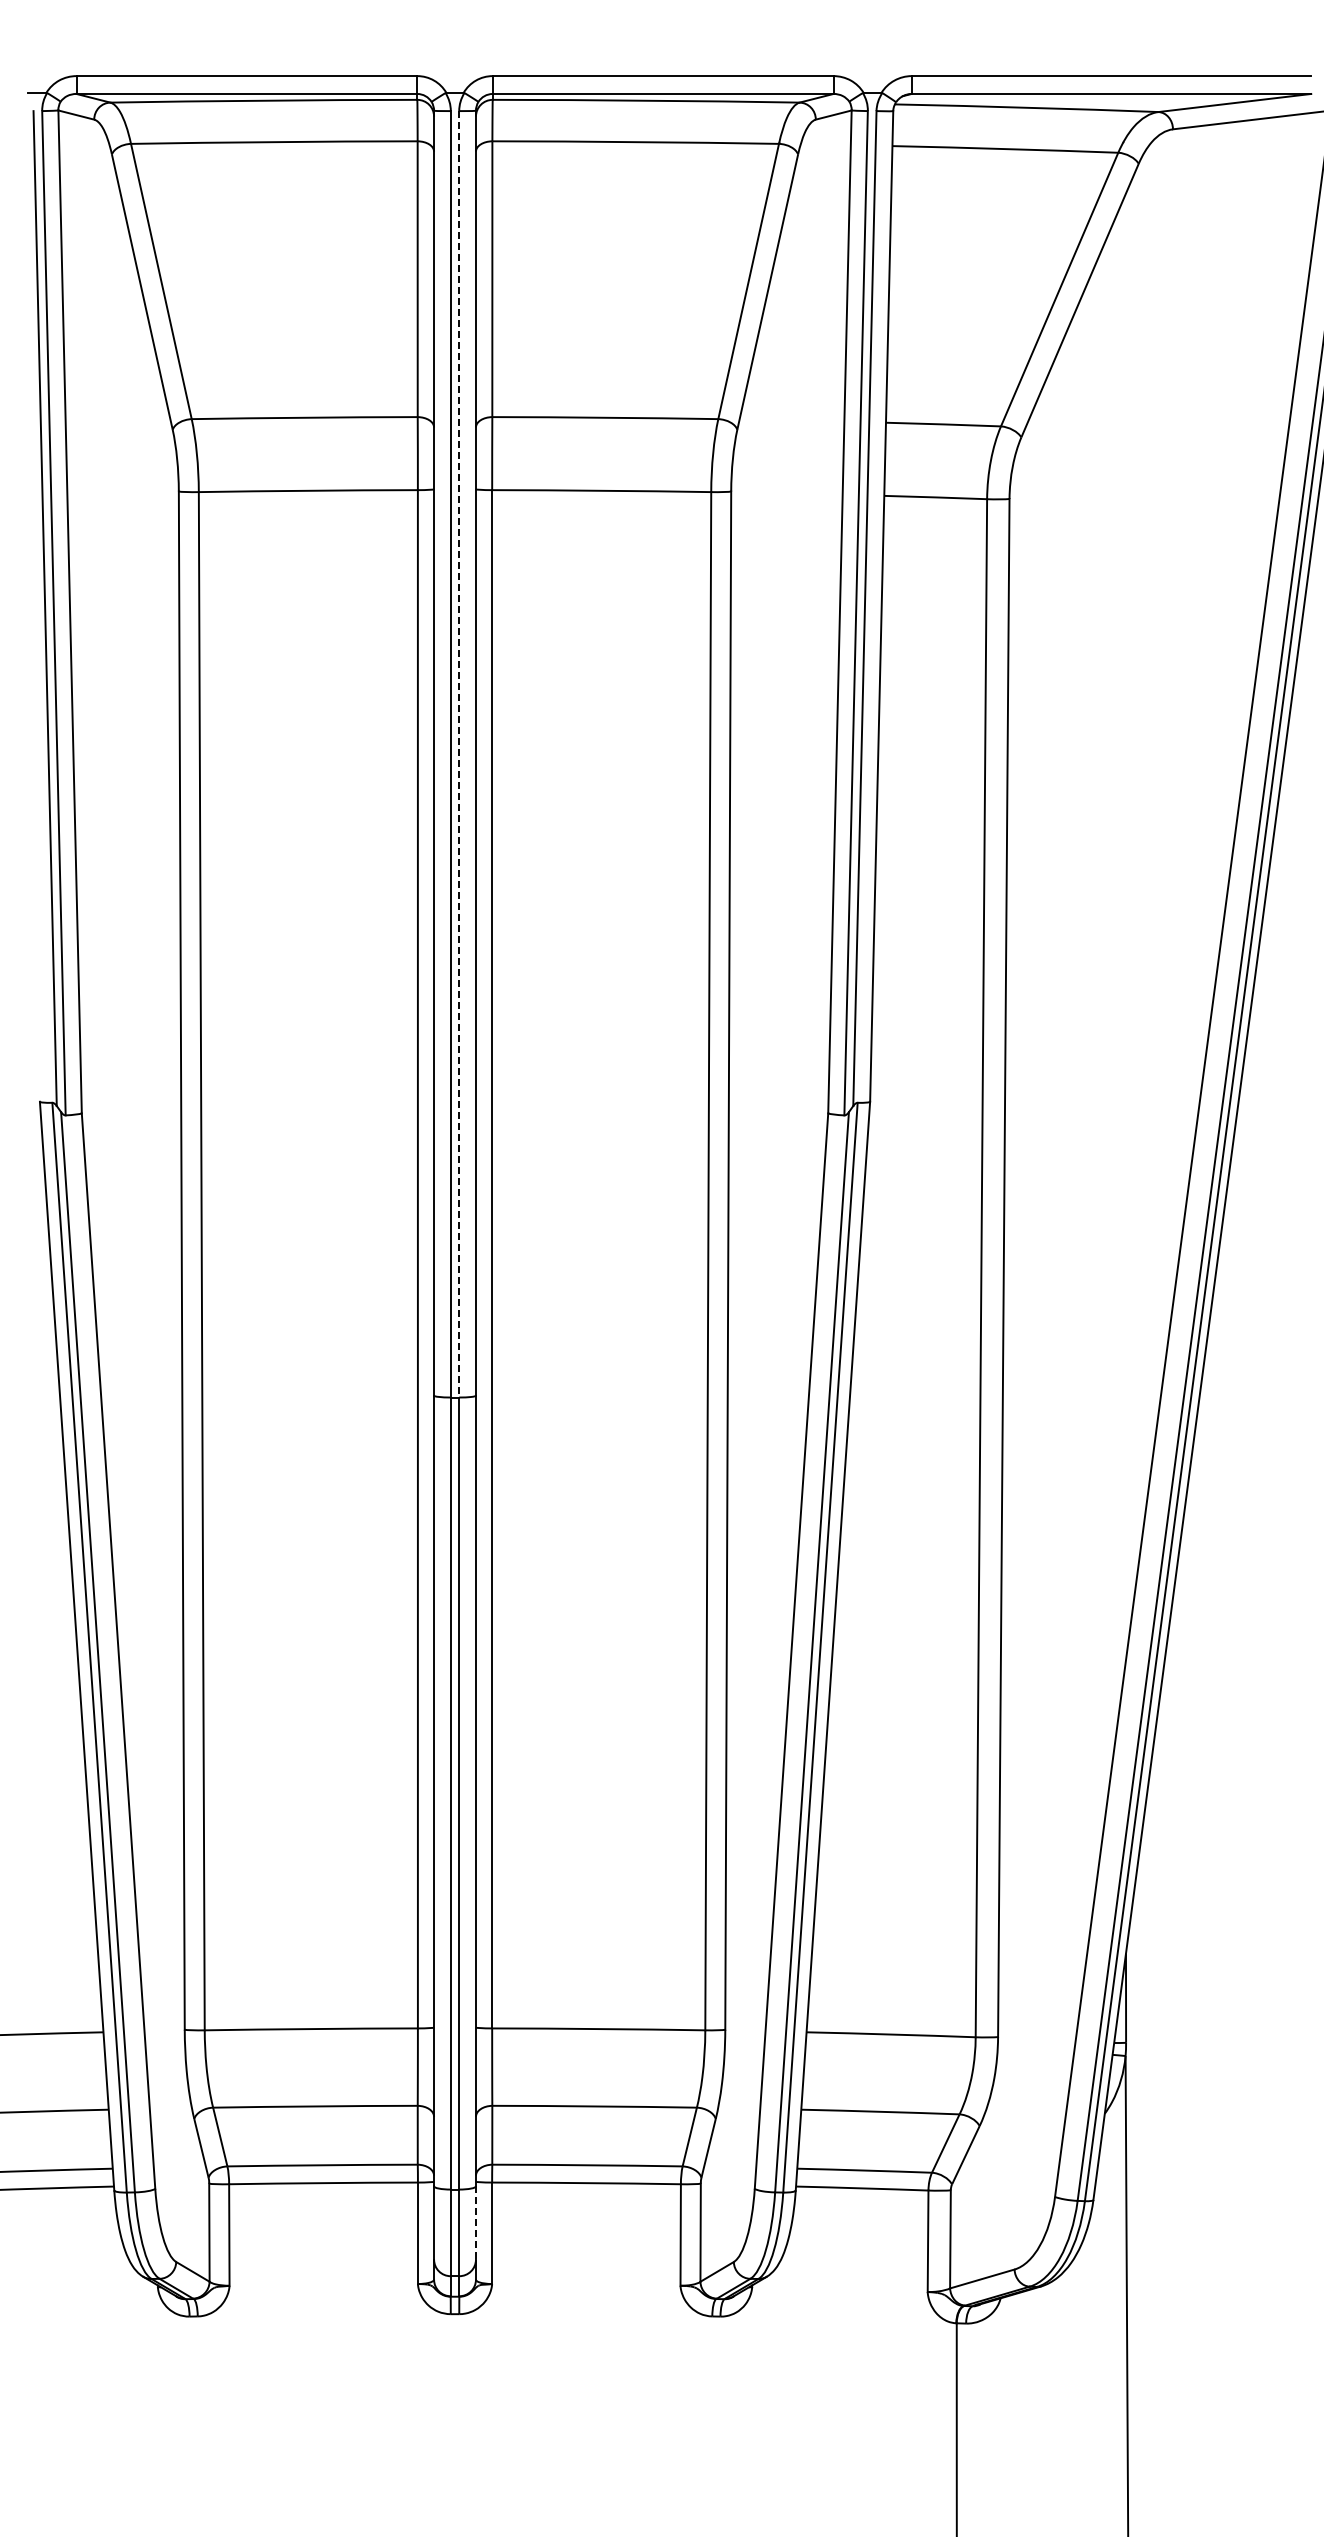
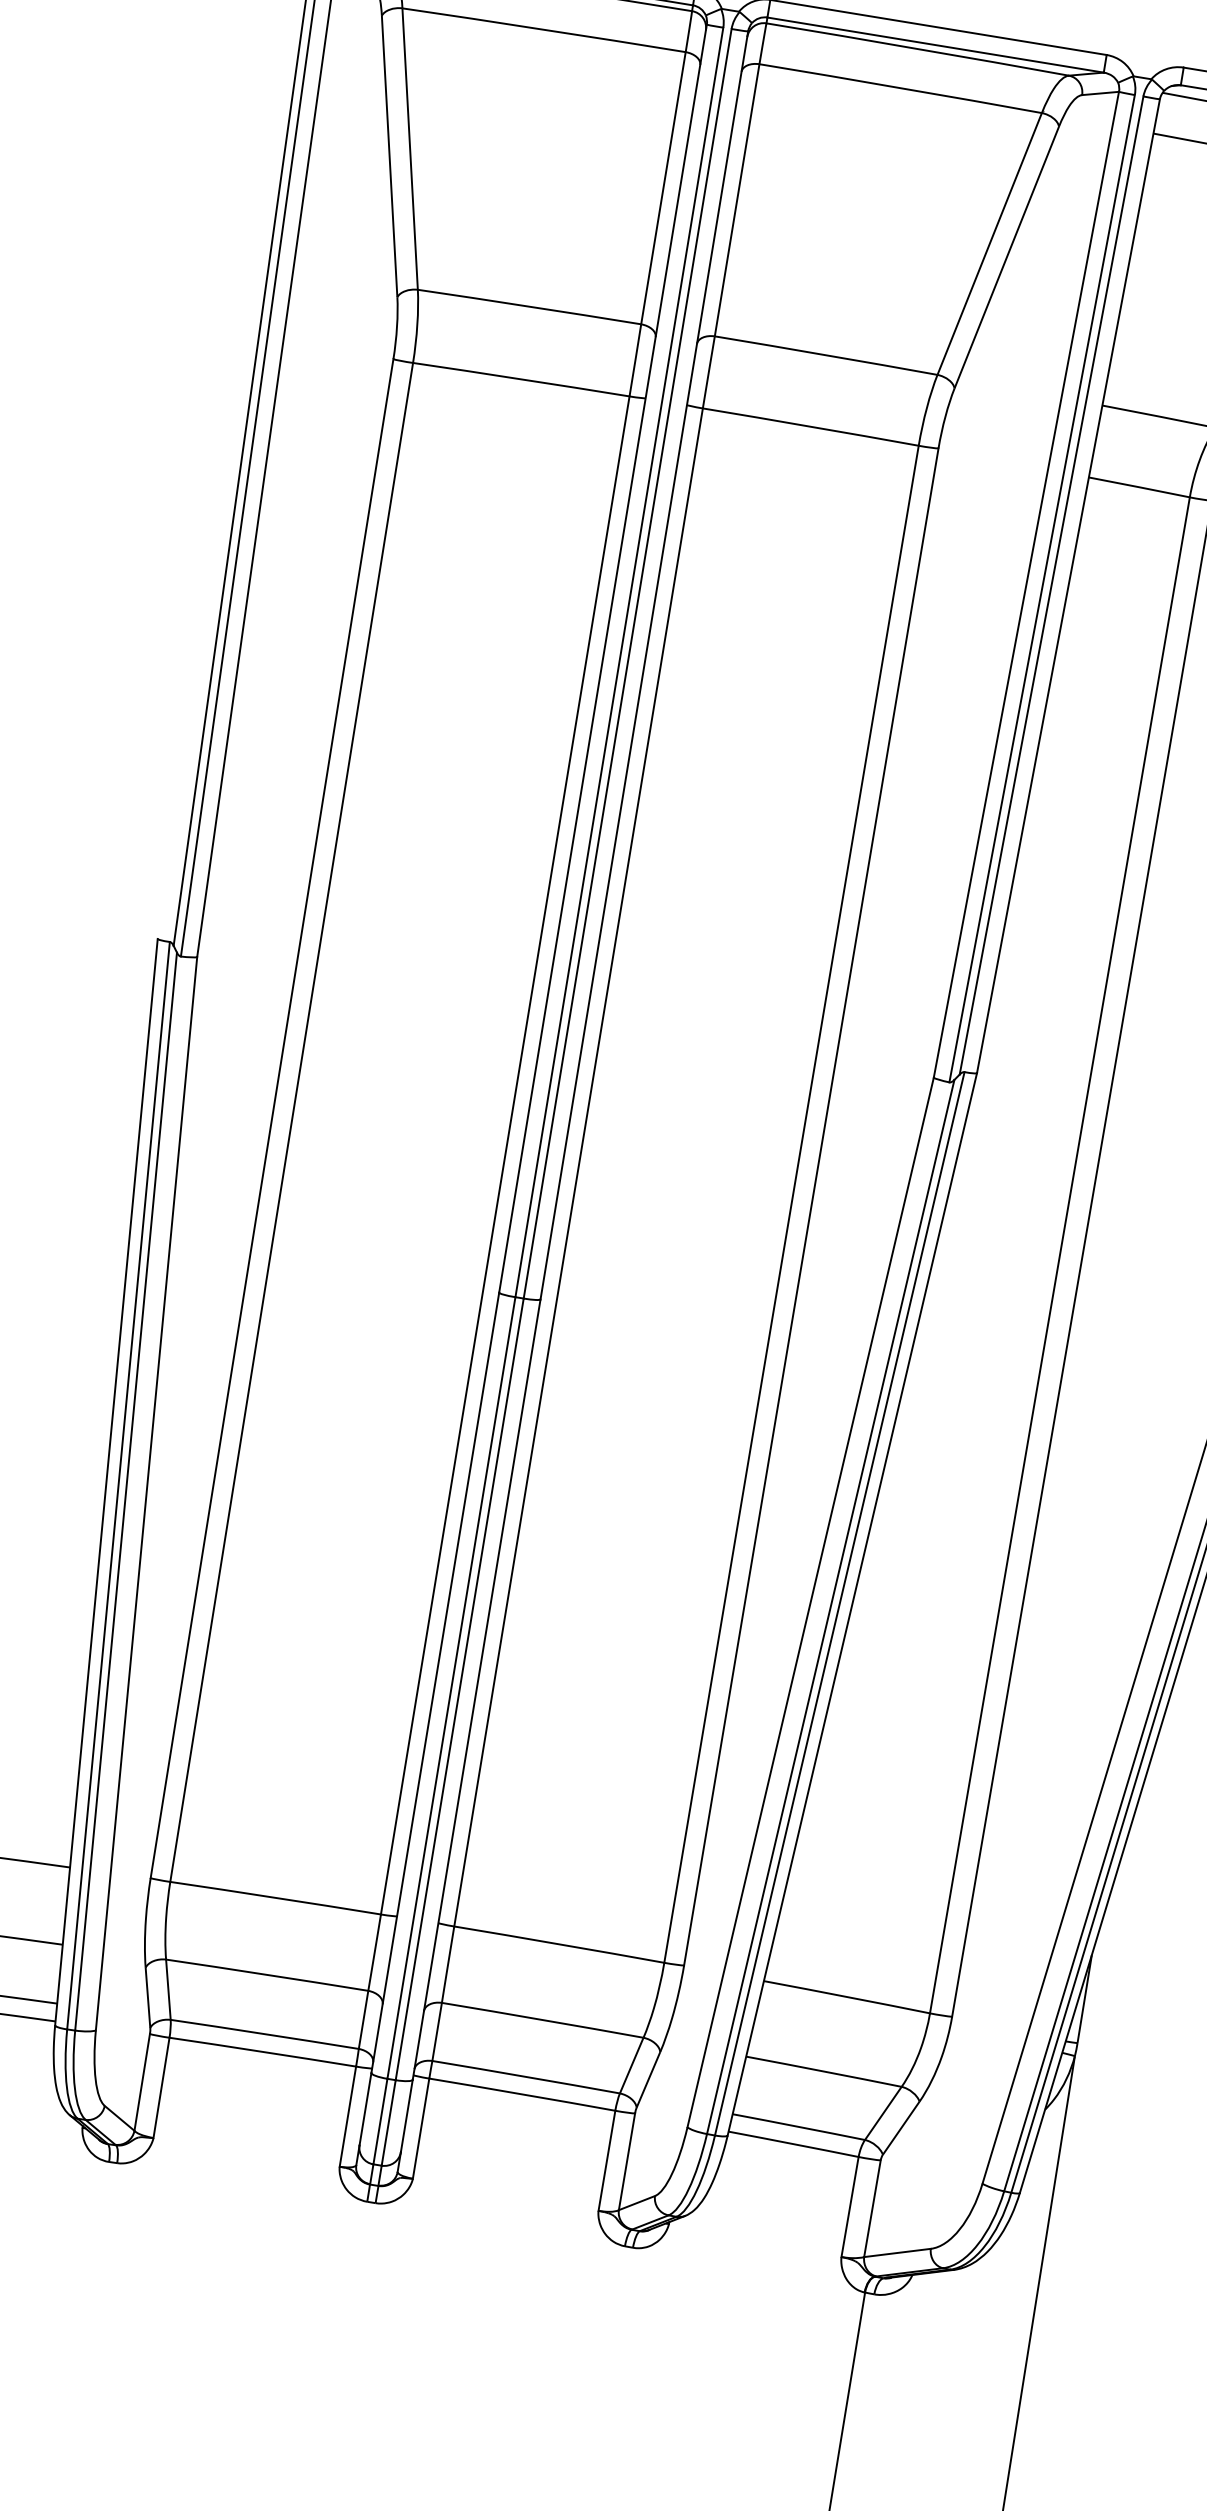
line: (459, 754) -> (627, 664), dashed -> solid
line: (475, 2223) -> (406, 2116), dashed -> solid

